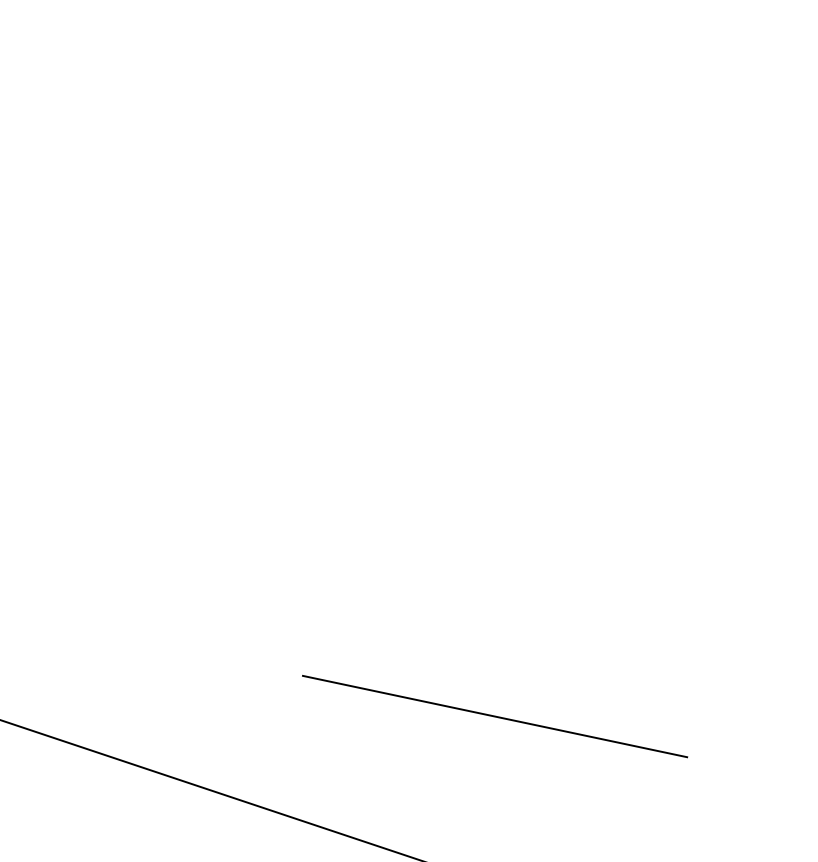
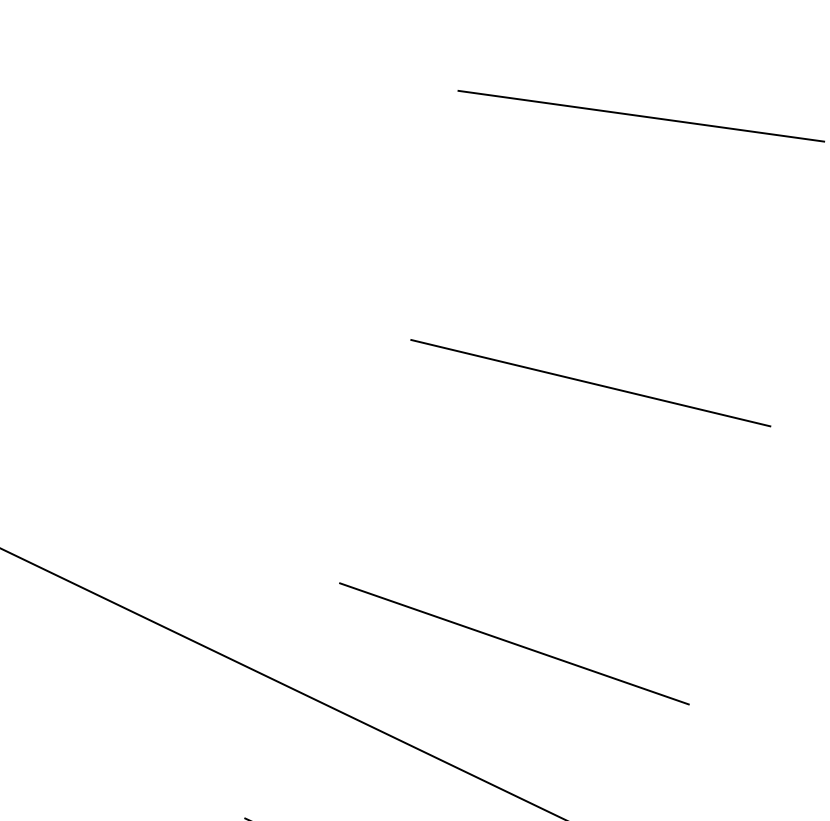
line: (524, 146) -> (641, 115), added
line: (506, 435) -> (590, 383), added
line: (495, 716) -> (514, 643), moved

